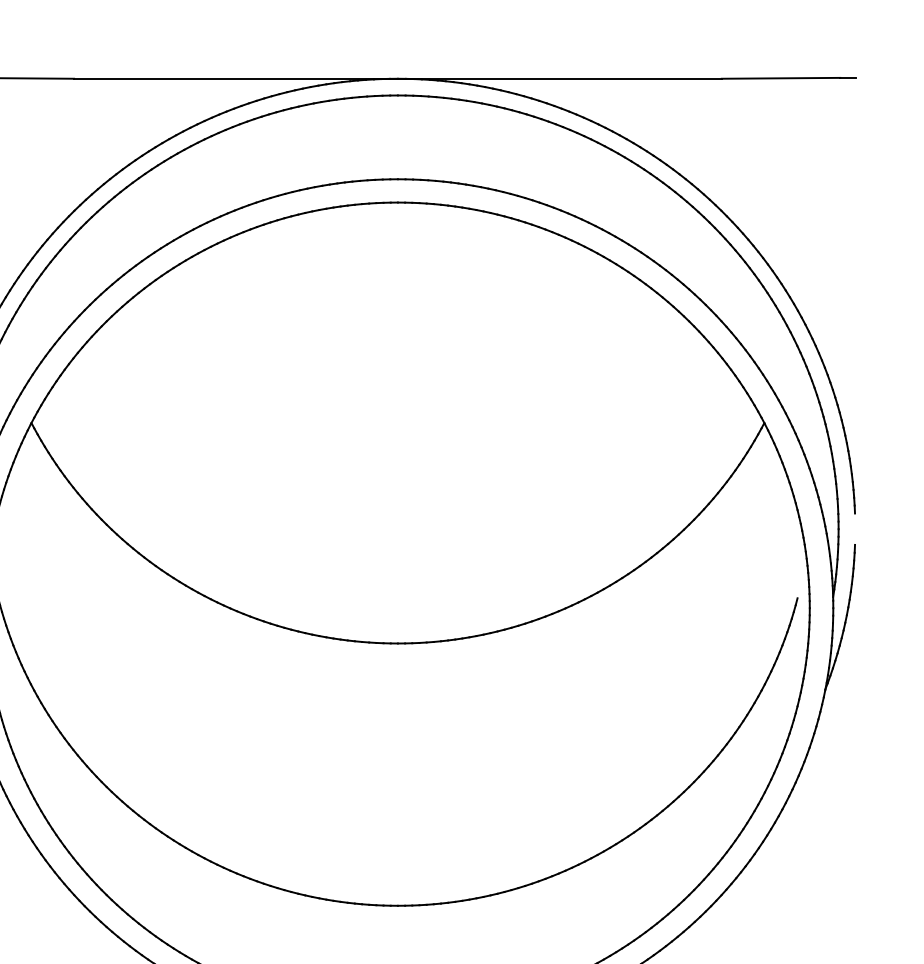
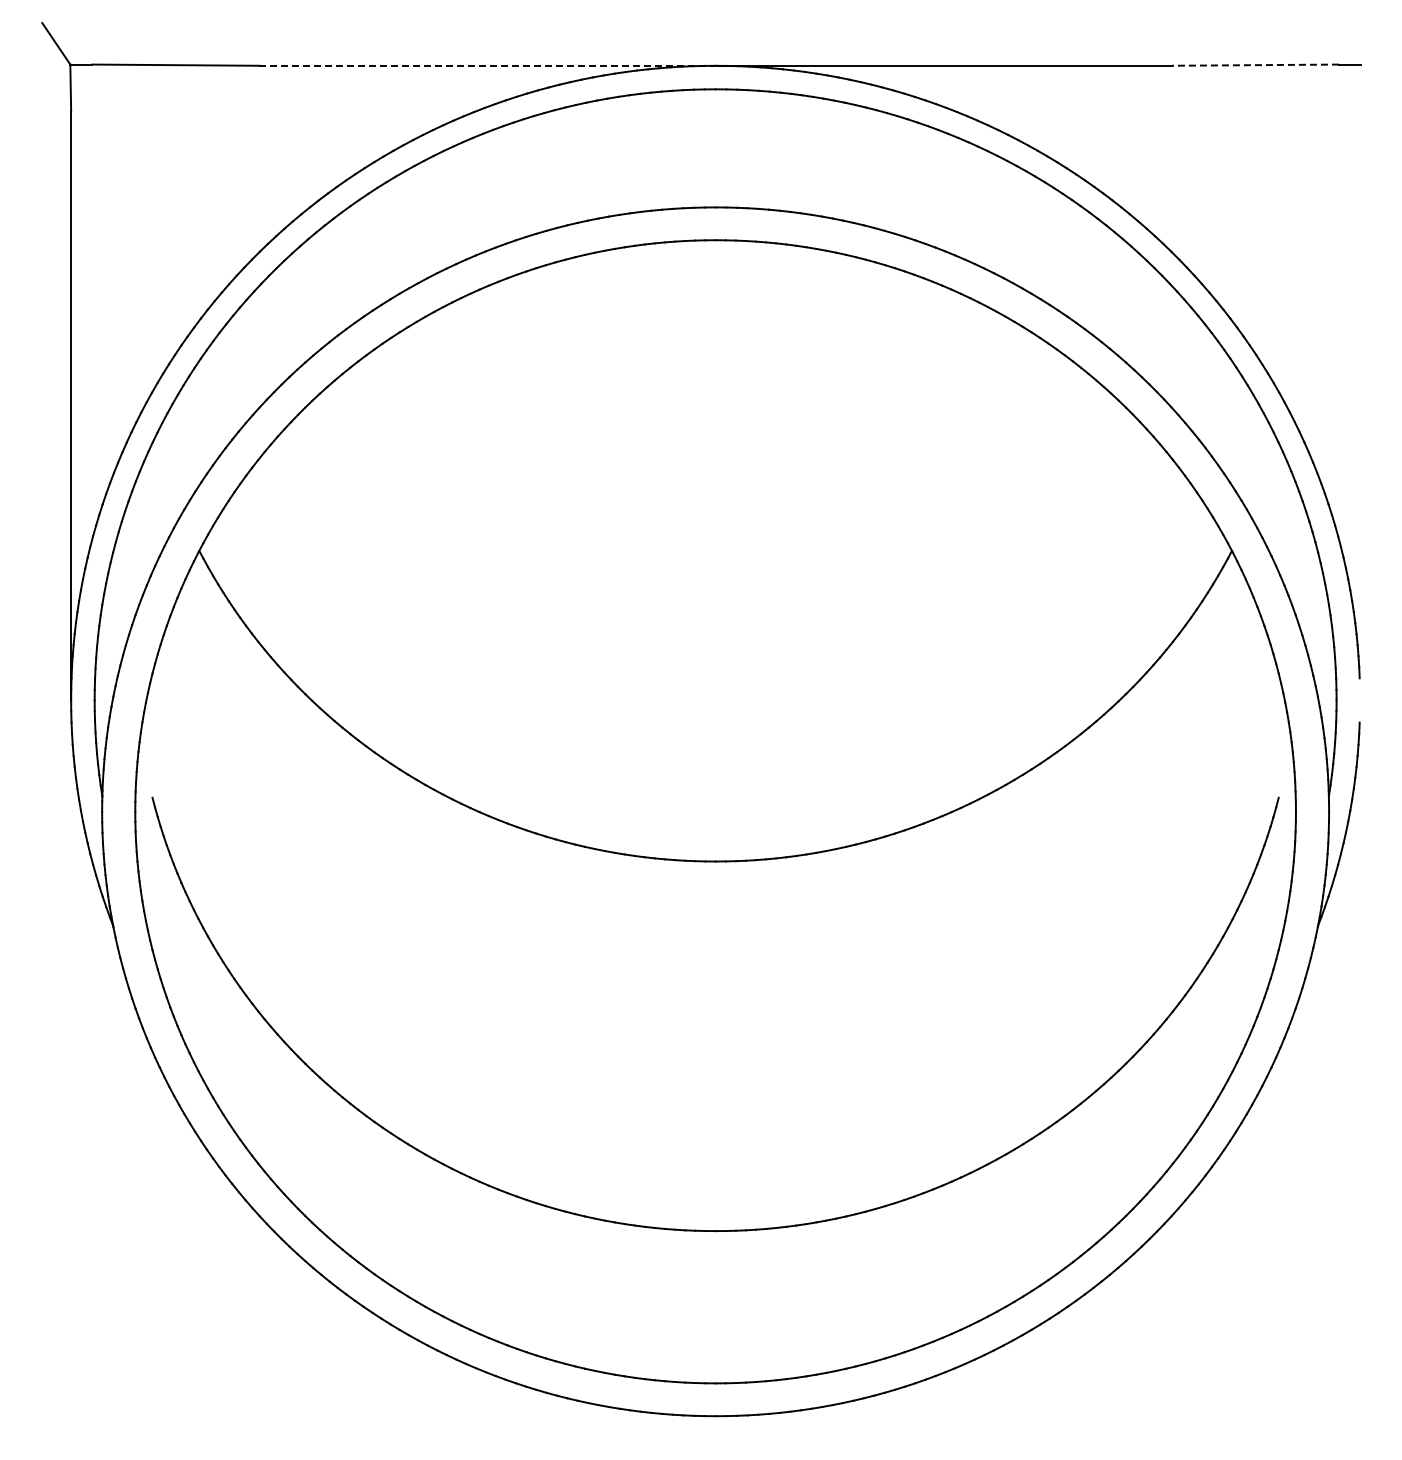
line: (236, 78) -> (487, 65), solid -> dashed
line: (781, 78) -> (1255, 65), solid -> dashed

